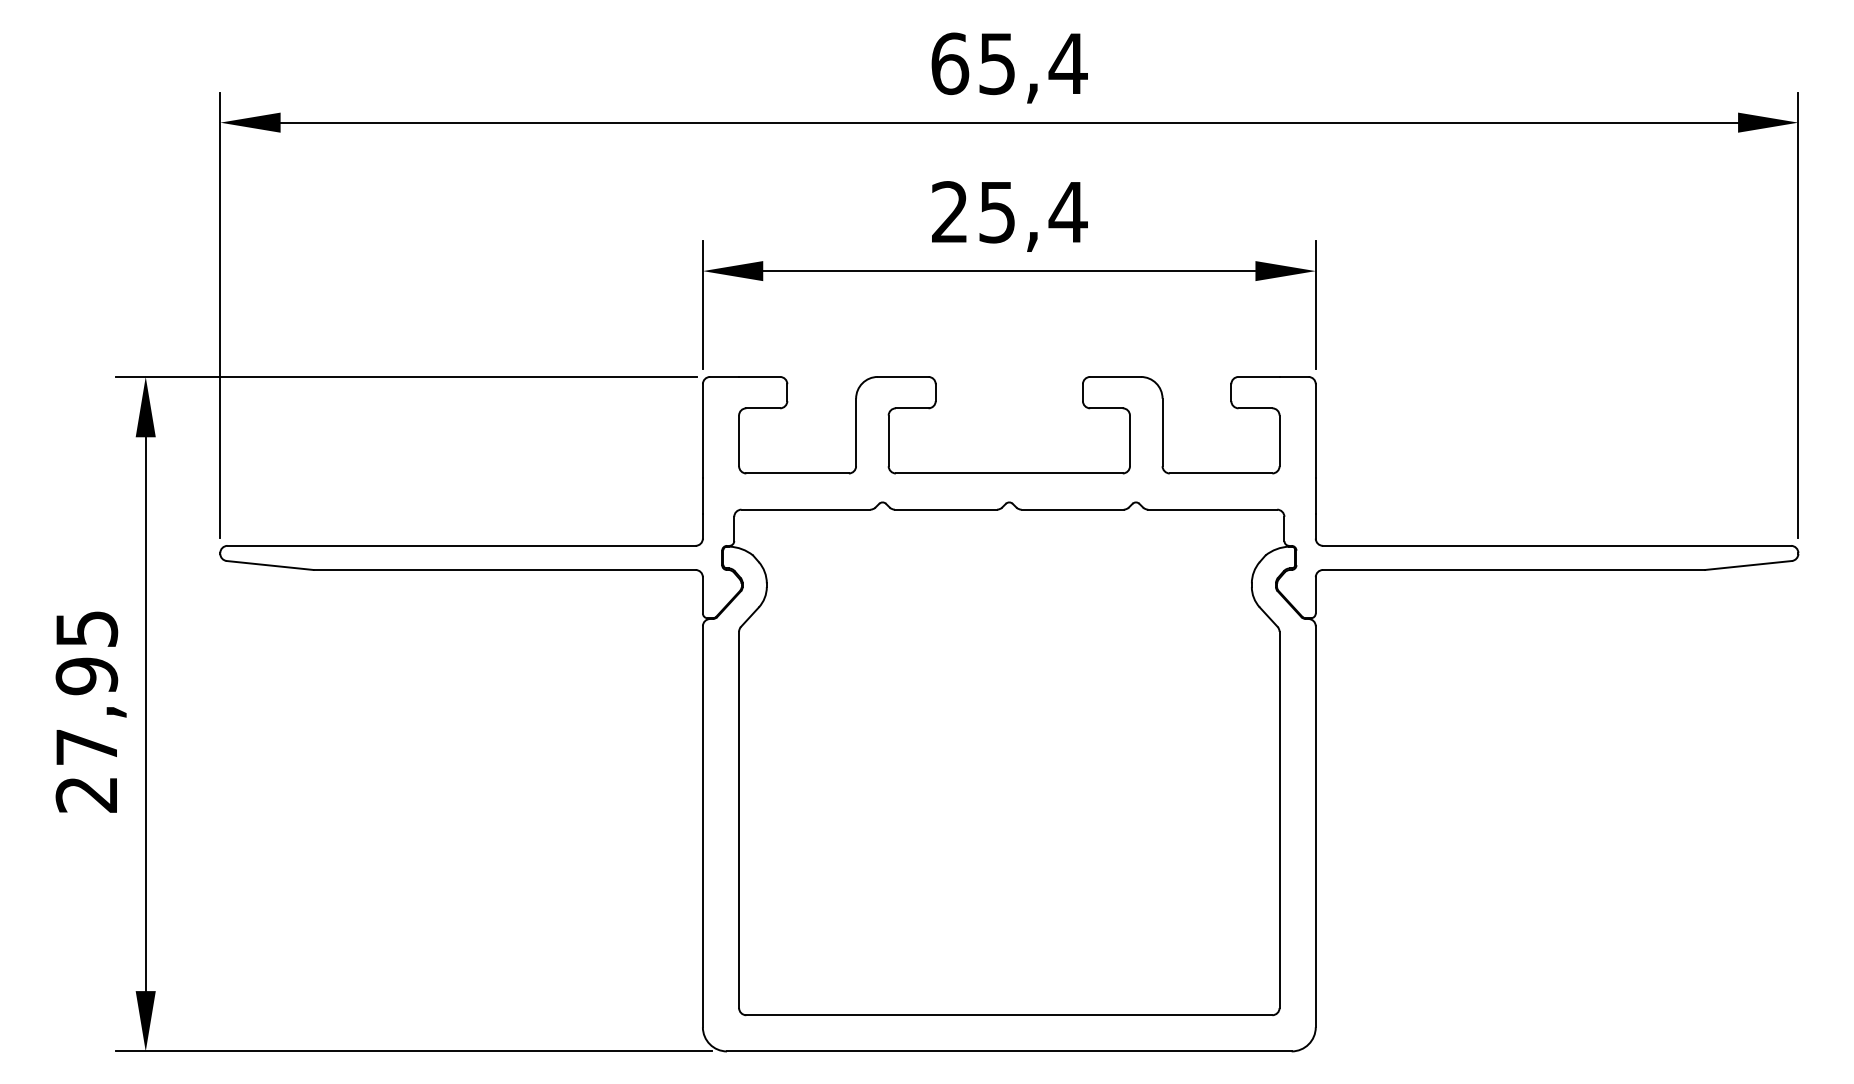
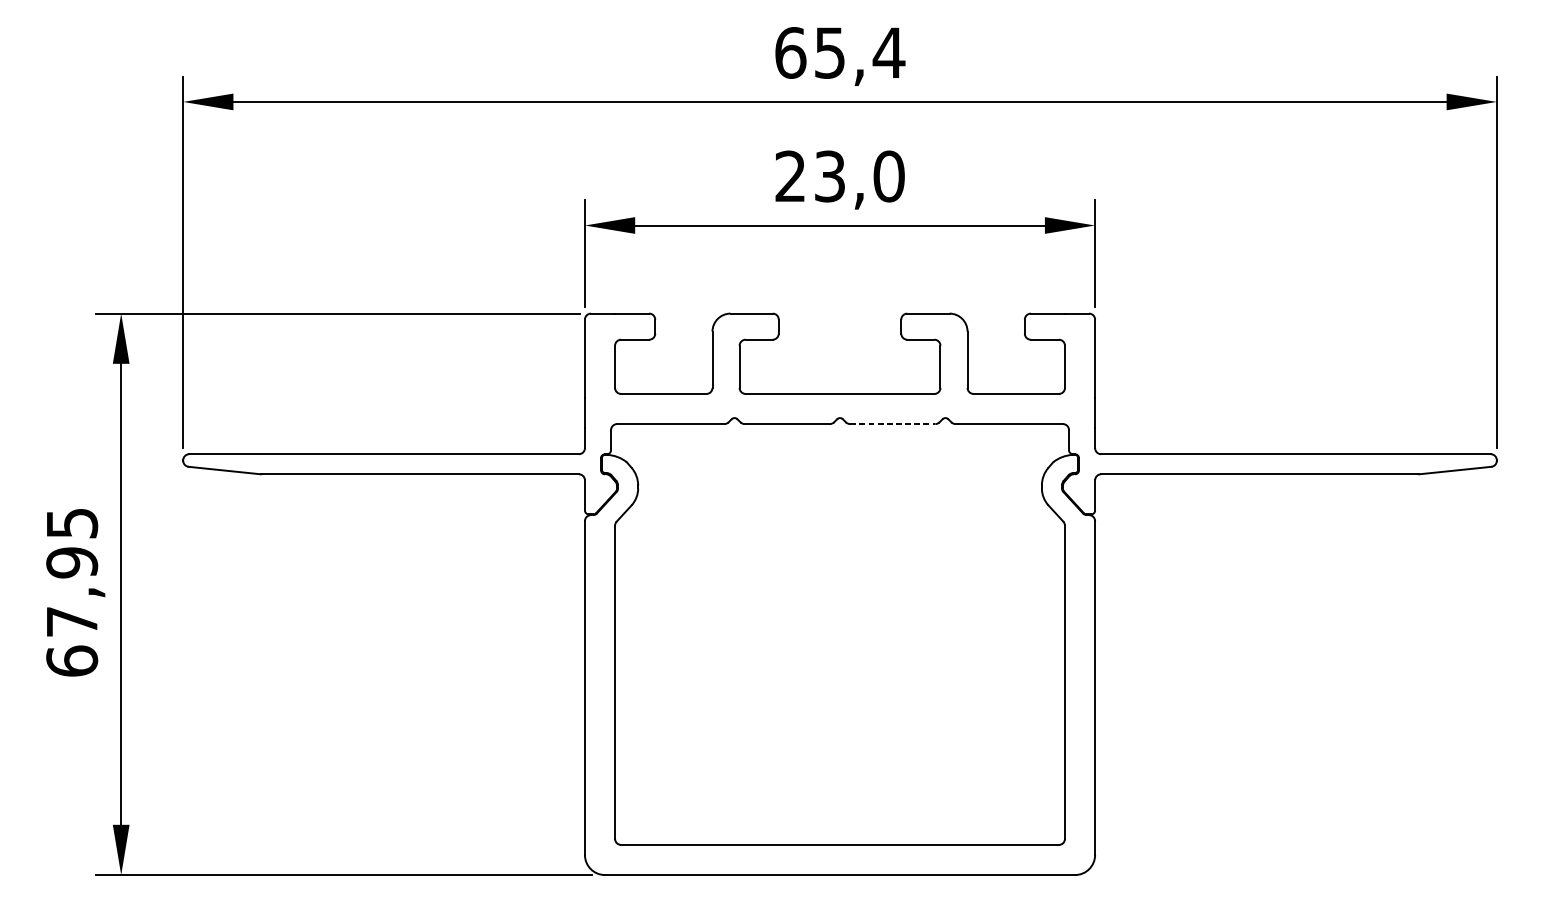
text: (1033, 212) -> (860, 176), 25,4 -> 23,0
line: (1073, 509) -> (893, 423), solid -> dashed
text: (86, 793) -> (71, 660), 27,95 -> 67,95

